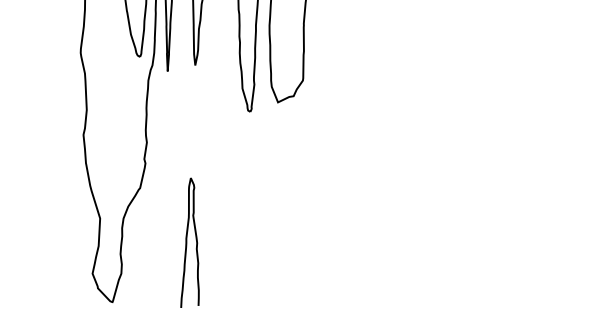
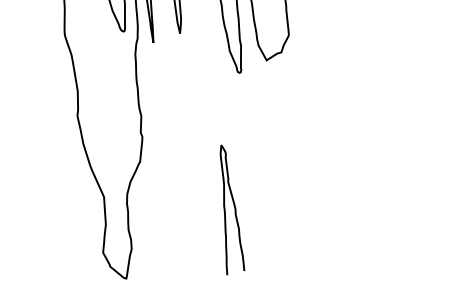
curve: (187, 242) -> (225, 209), moved

